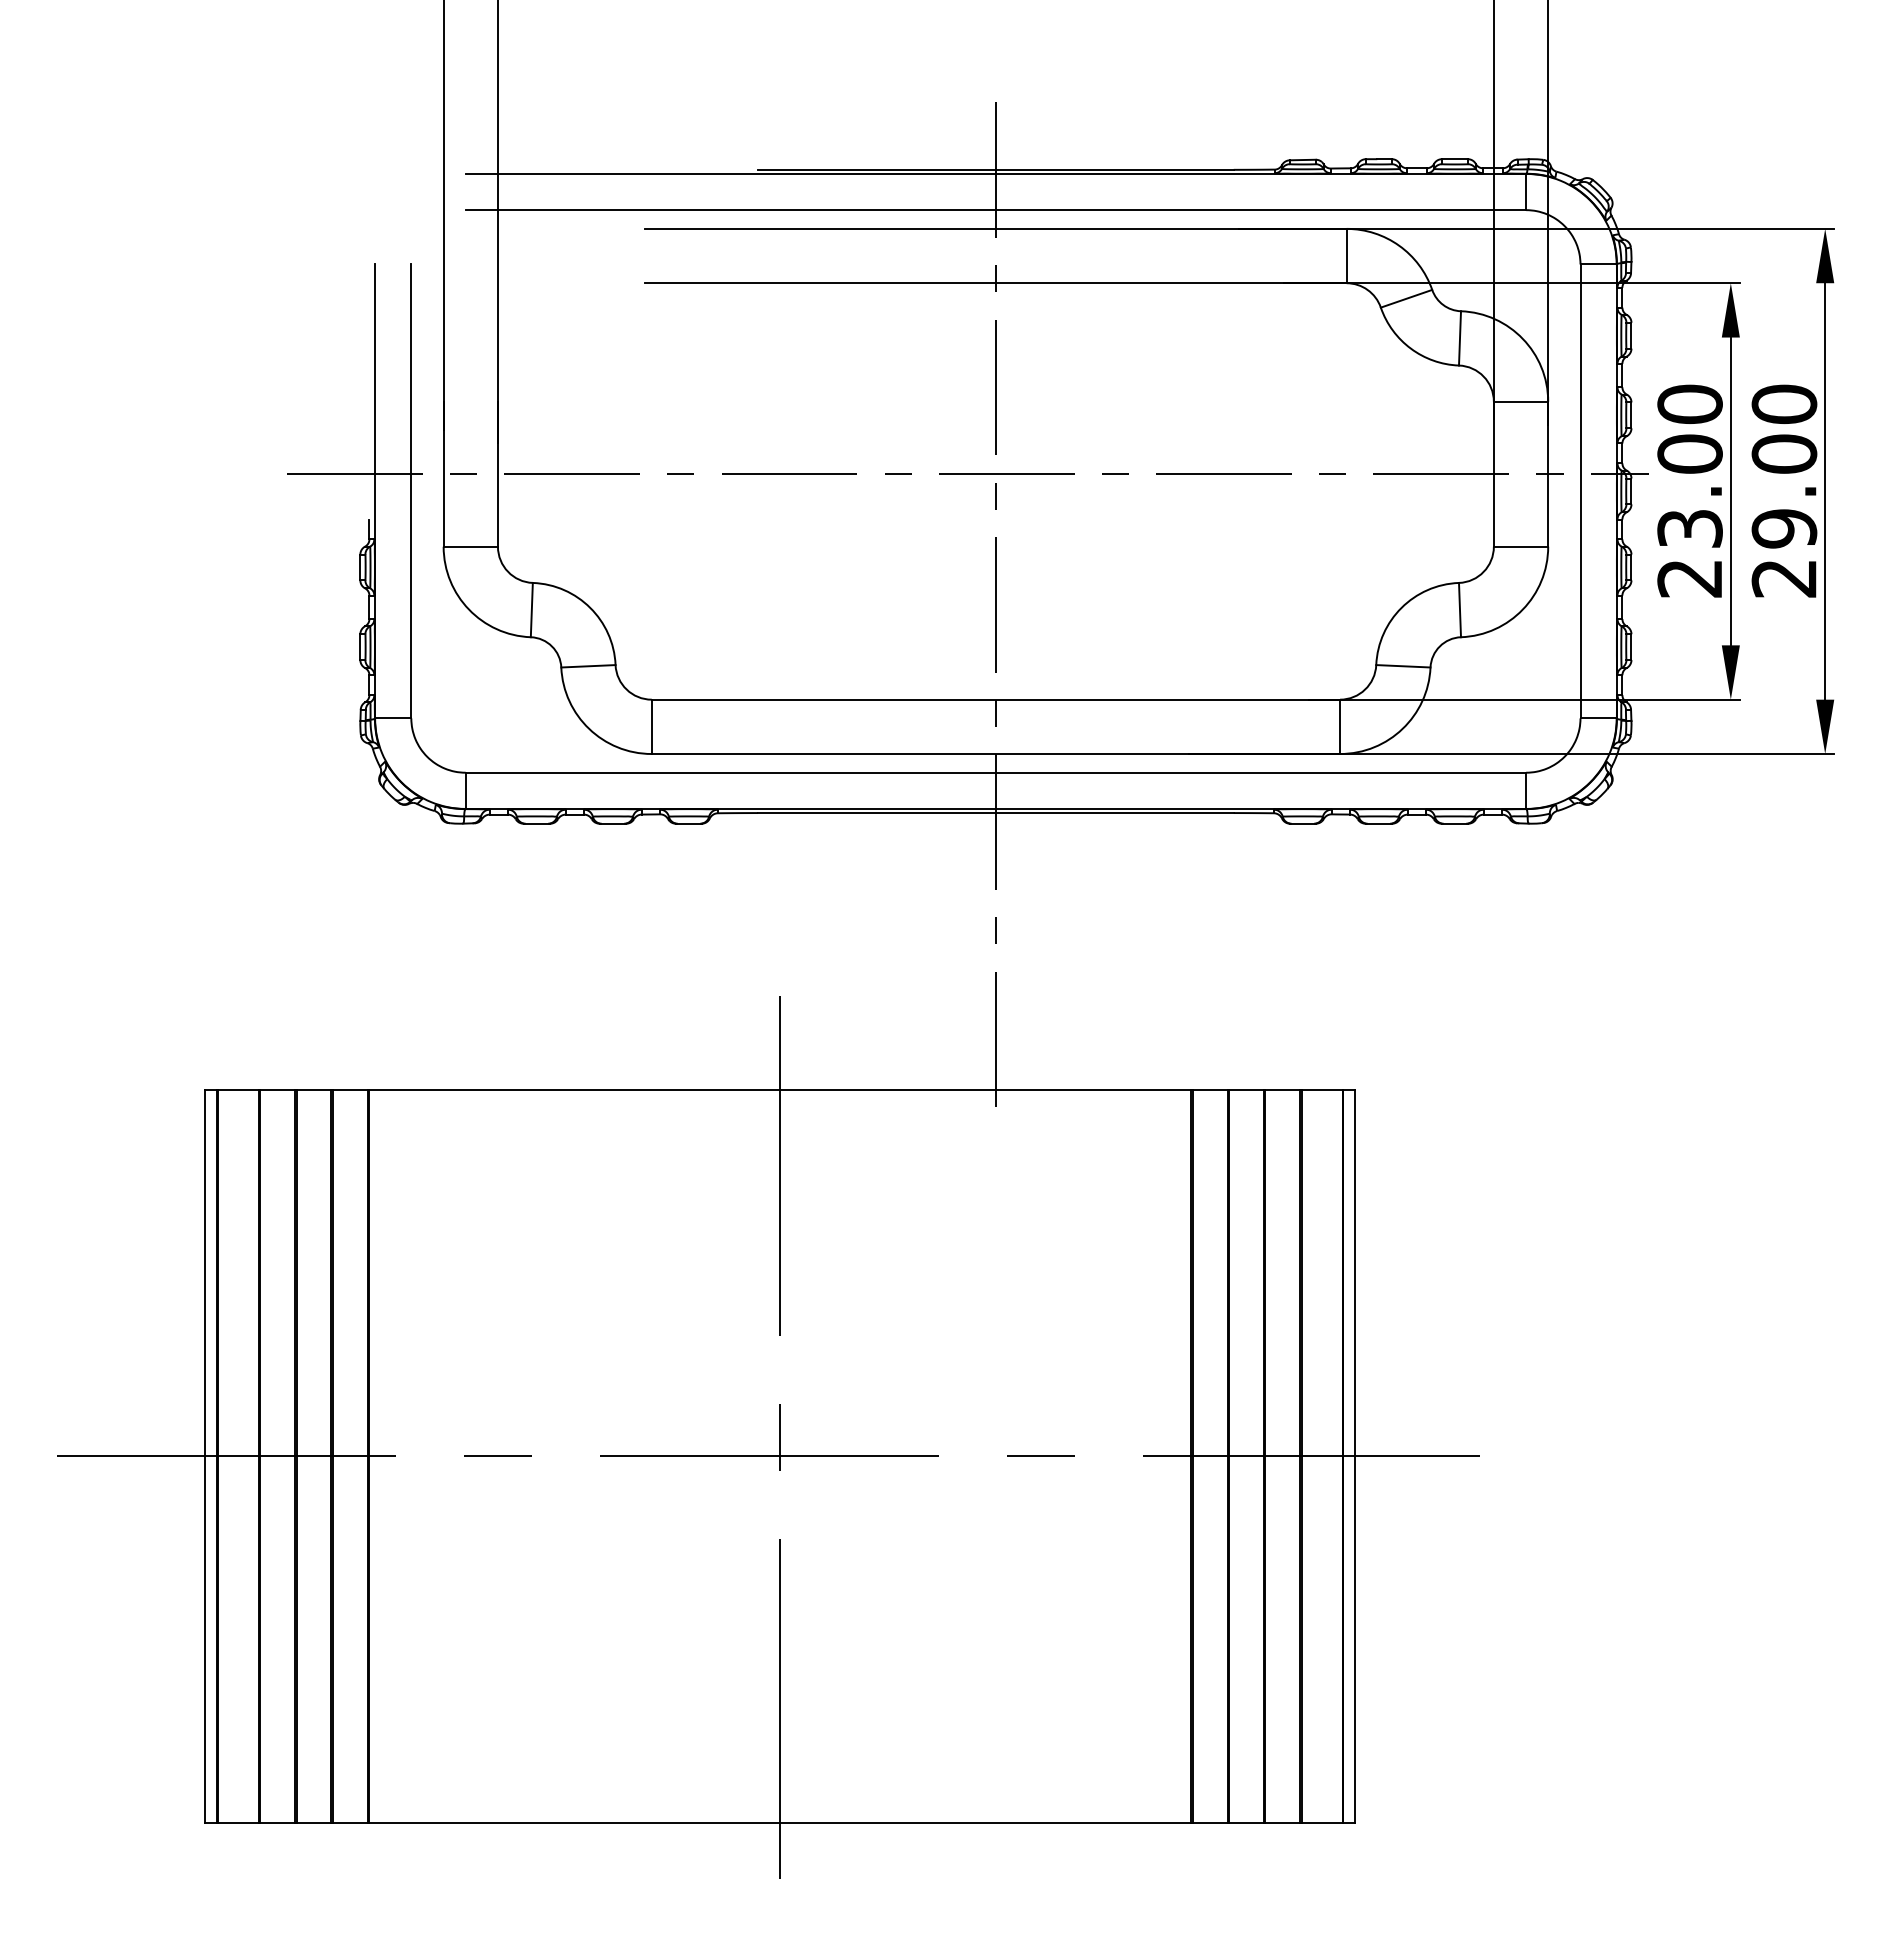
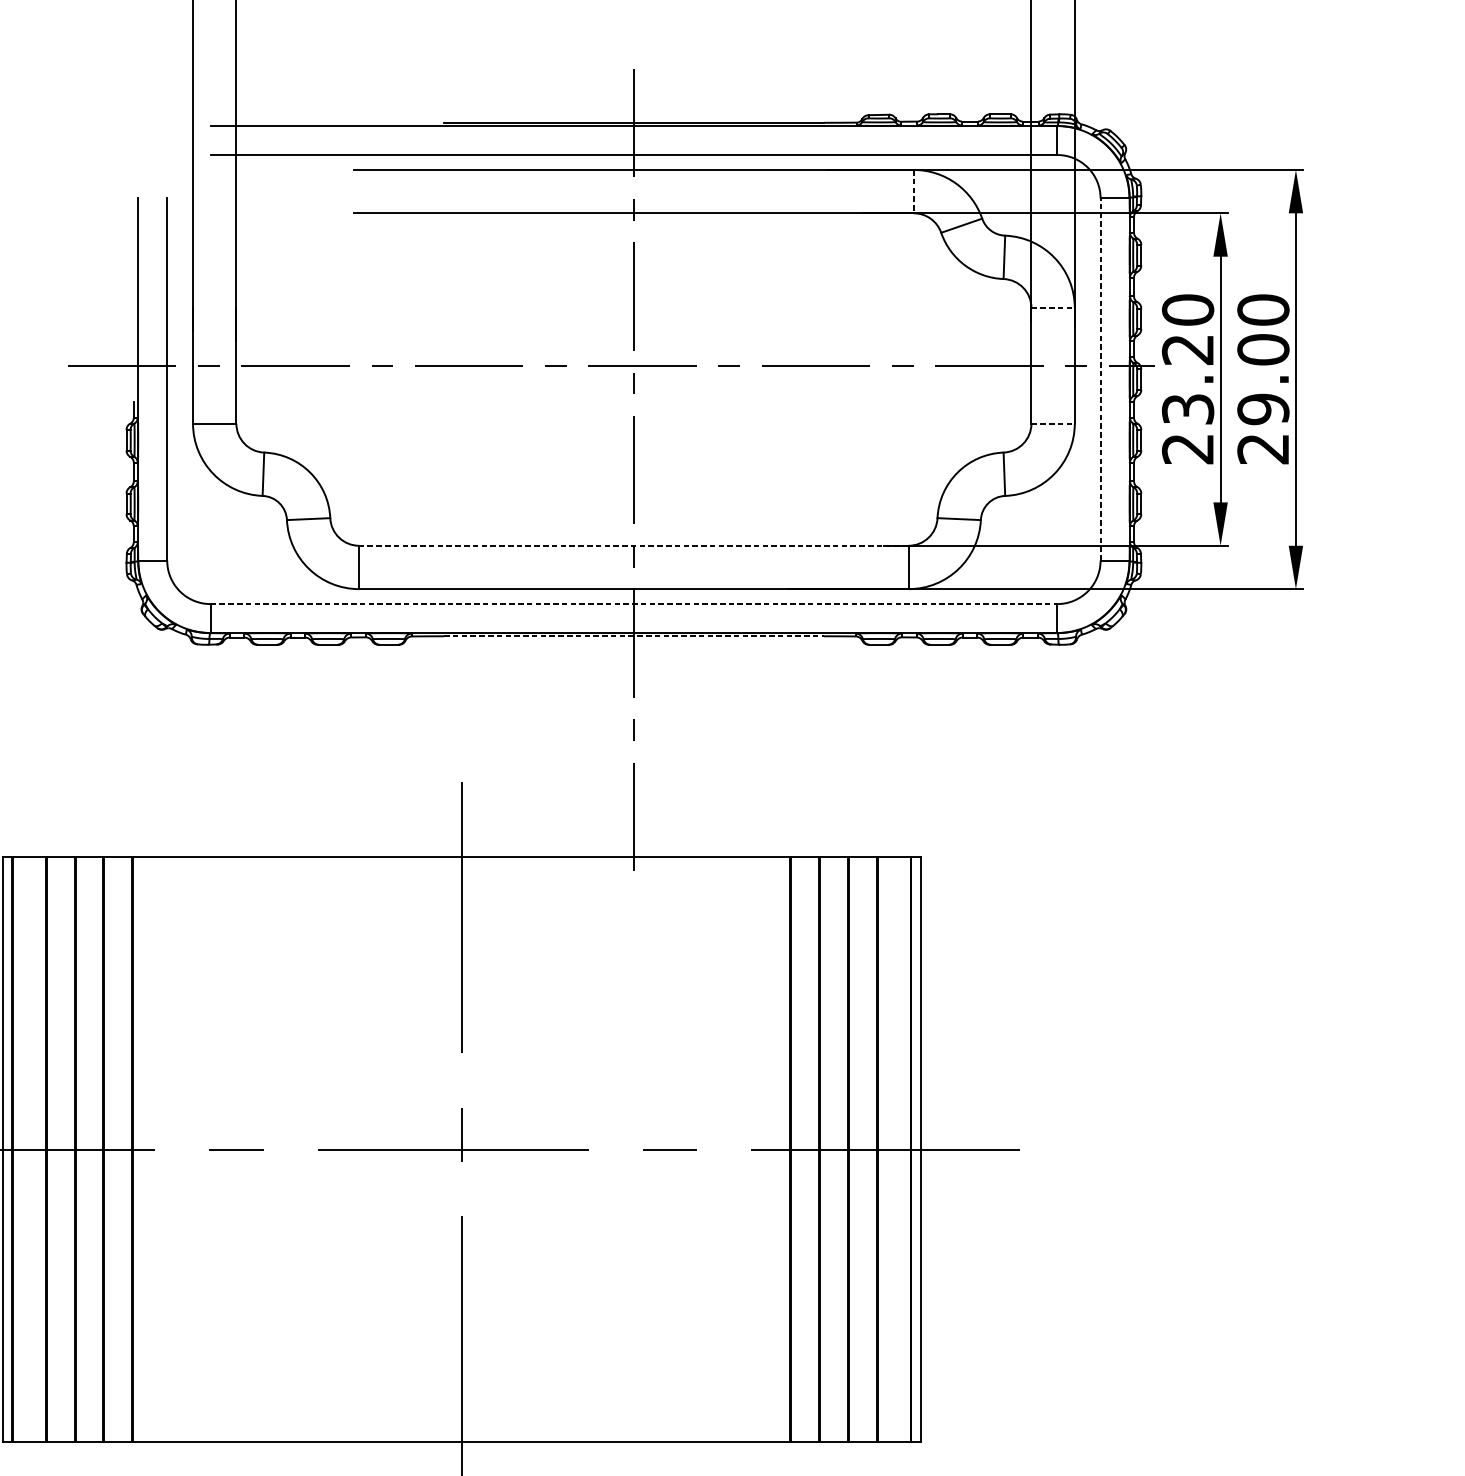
line: (1346, 256) -> (913, 191), solid -> dashed
line: (1521, 401) -> (1053, 307), solid -> dashed
text: (1689, 453) -> (1187, 349), 23.00 -> 23.20
line: (1580, 491) -> (1100, 379), solid -> dashed
line: (1521, 546) -> (1053, 423), solid -> dashed
line: (995, 699) -> (633, 545), solid -> dashed
line: (996, 772) -> (634, 603), solid -> dashed
line: (995, 813) -> (633, 636), solid -> dashed

